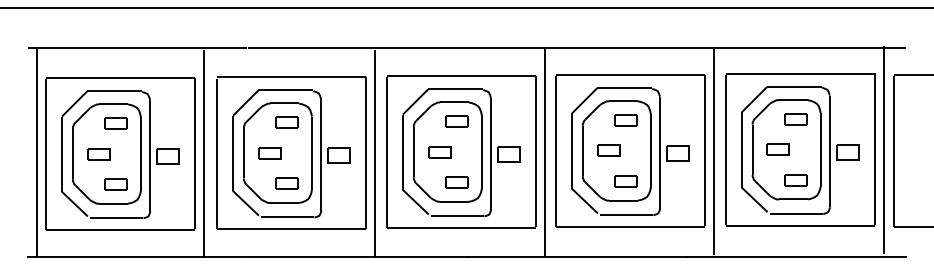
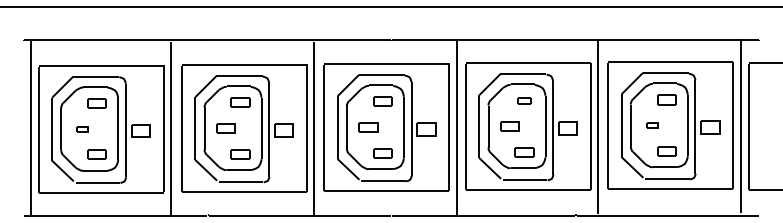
part: (625, 119) -> (524, 100), size x0.7
part: (778, 149) -> (652, 125), size x0.6
part: (98, 154) -> (82, 129), size x0.6

